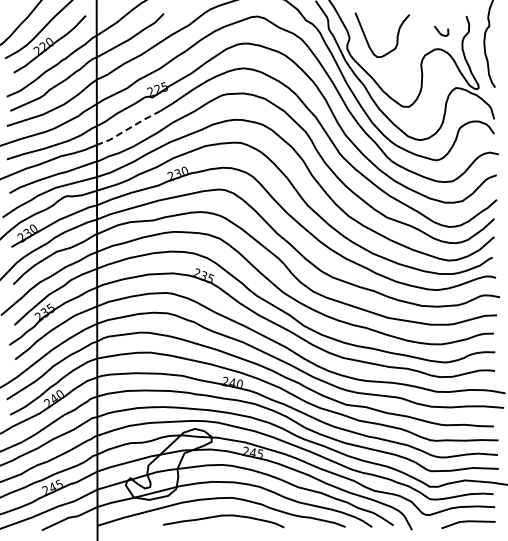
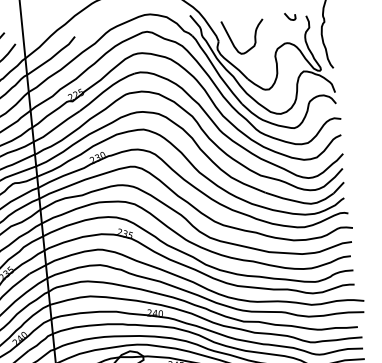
curve: (439, 31) -> (288, 17), moved
line: (128, 128) -> (56, 126), dashed -> solid

